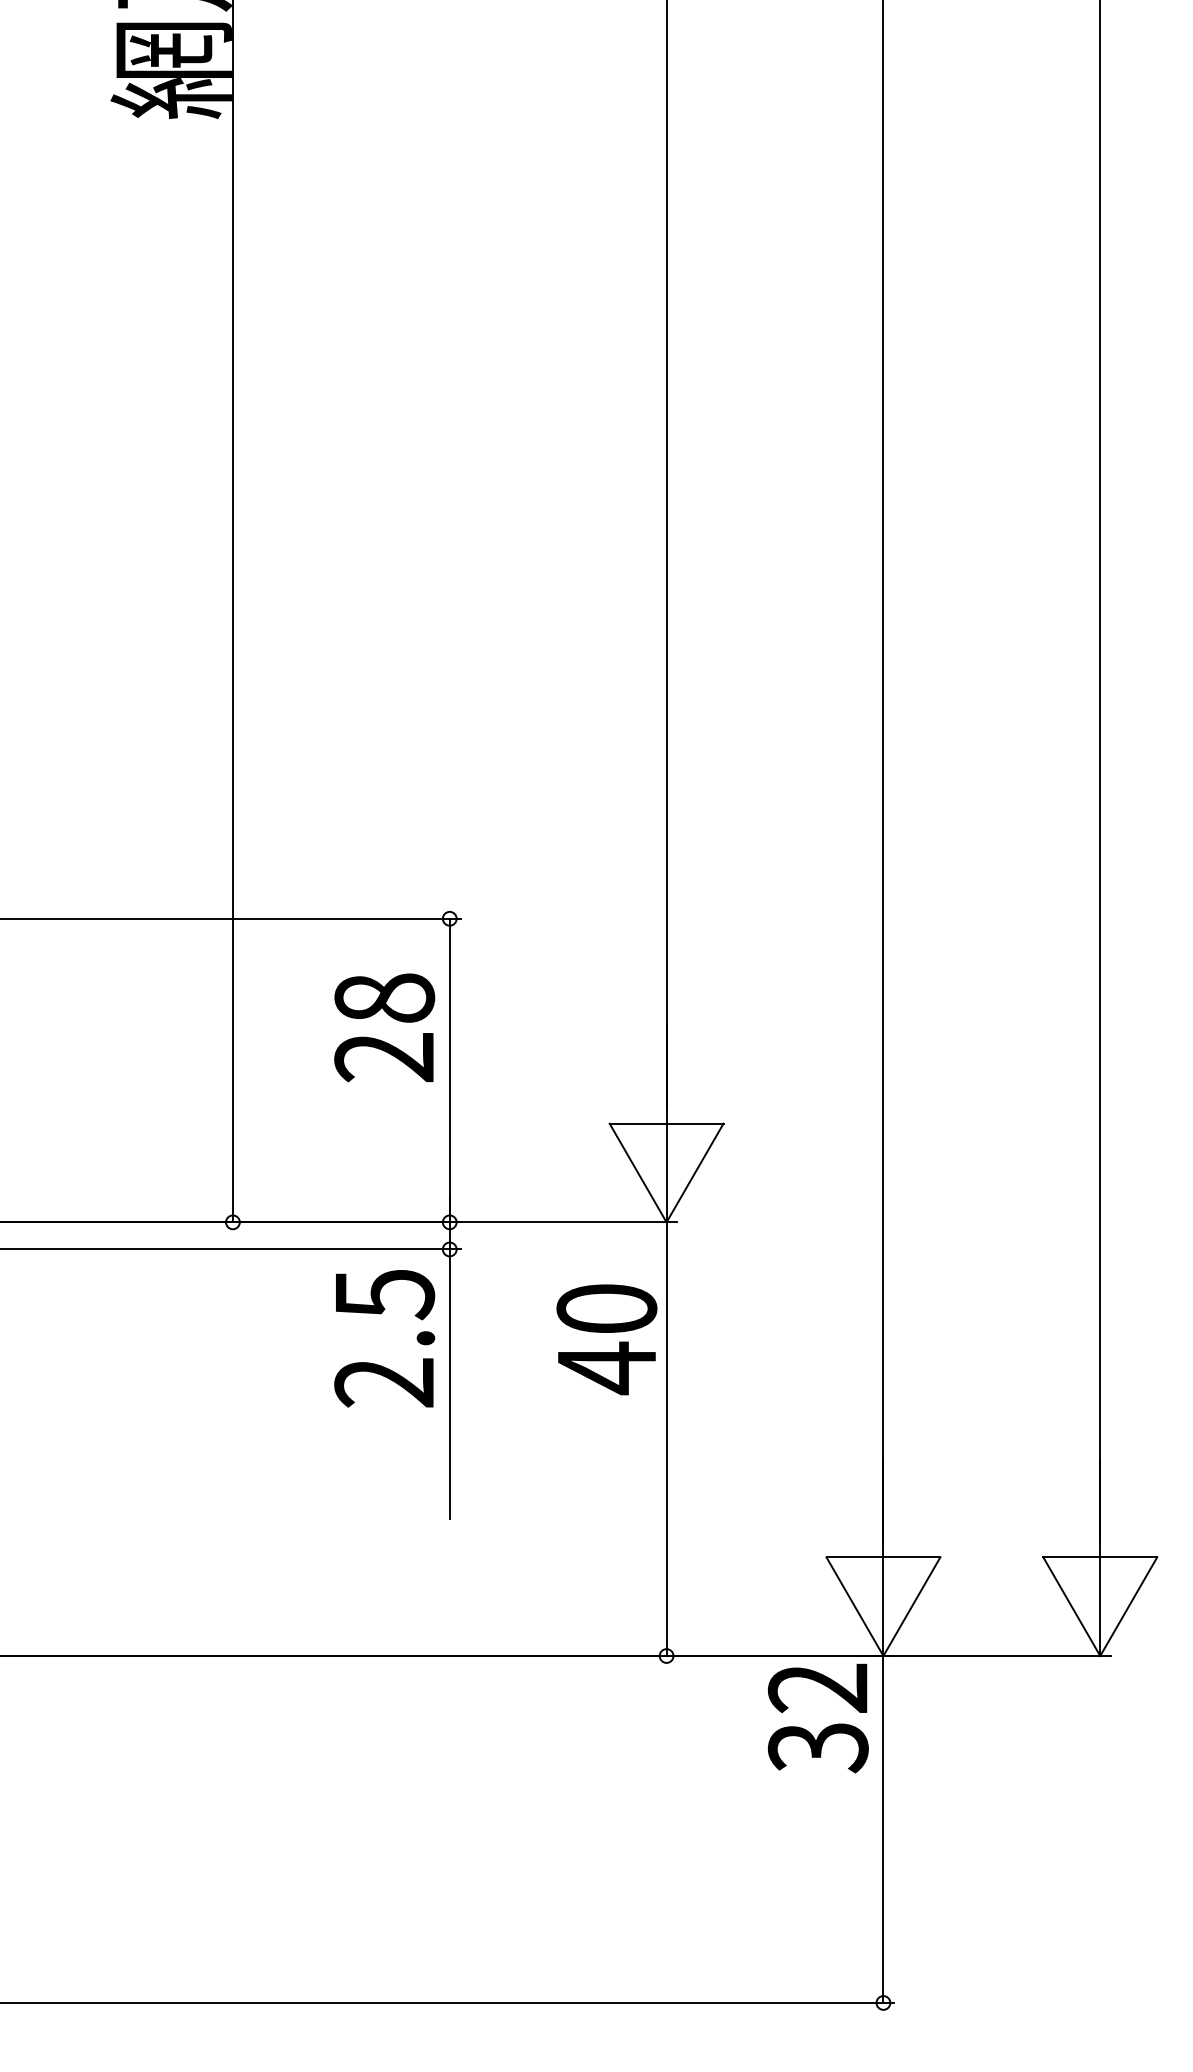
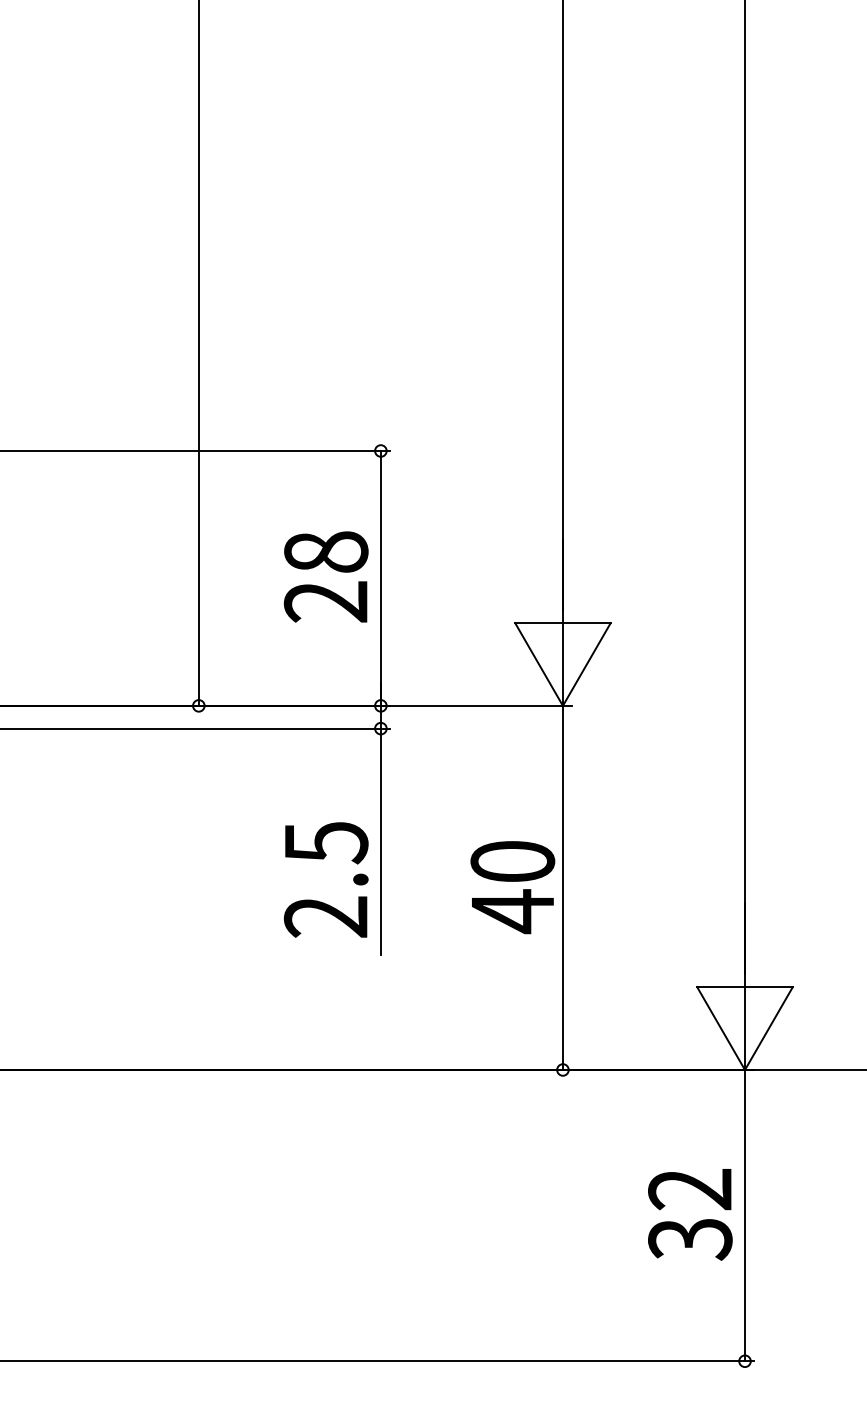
text: (384, 1027) -> (326, 576), moved
text: (384, 1338) -> (326, 879), moved
text: (606, 1339) -> (512, 887), moved
text: (818, 1718) -> (690, 1214), moved

